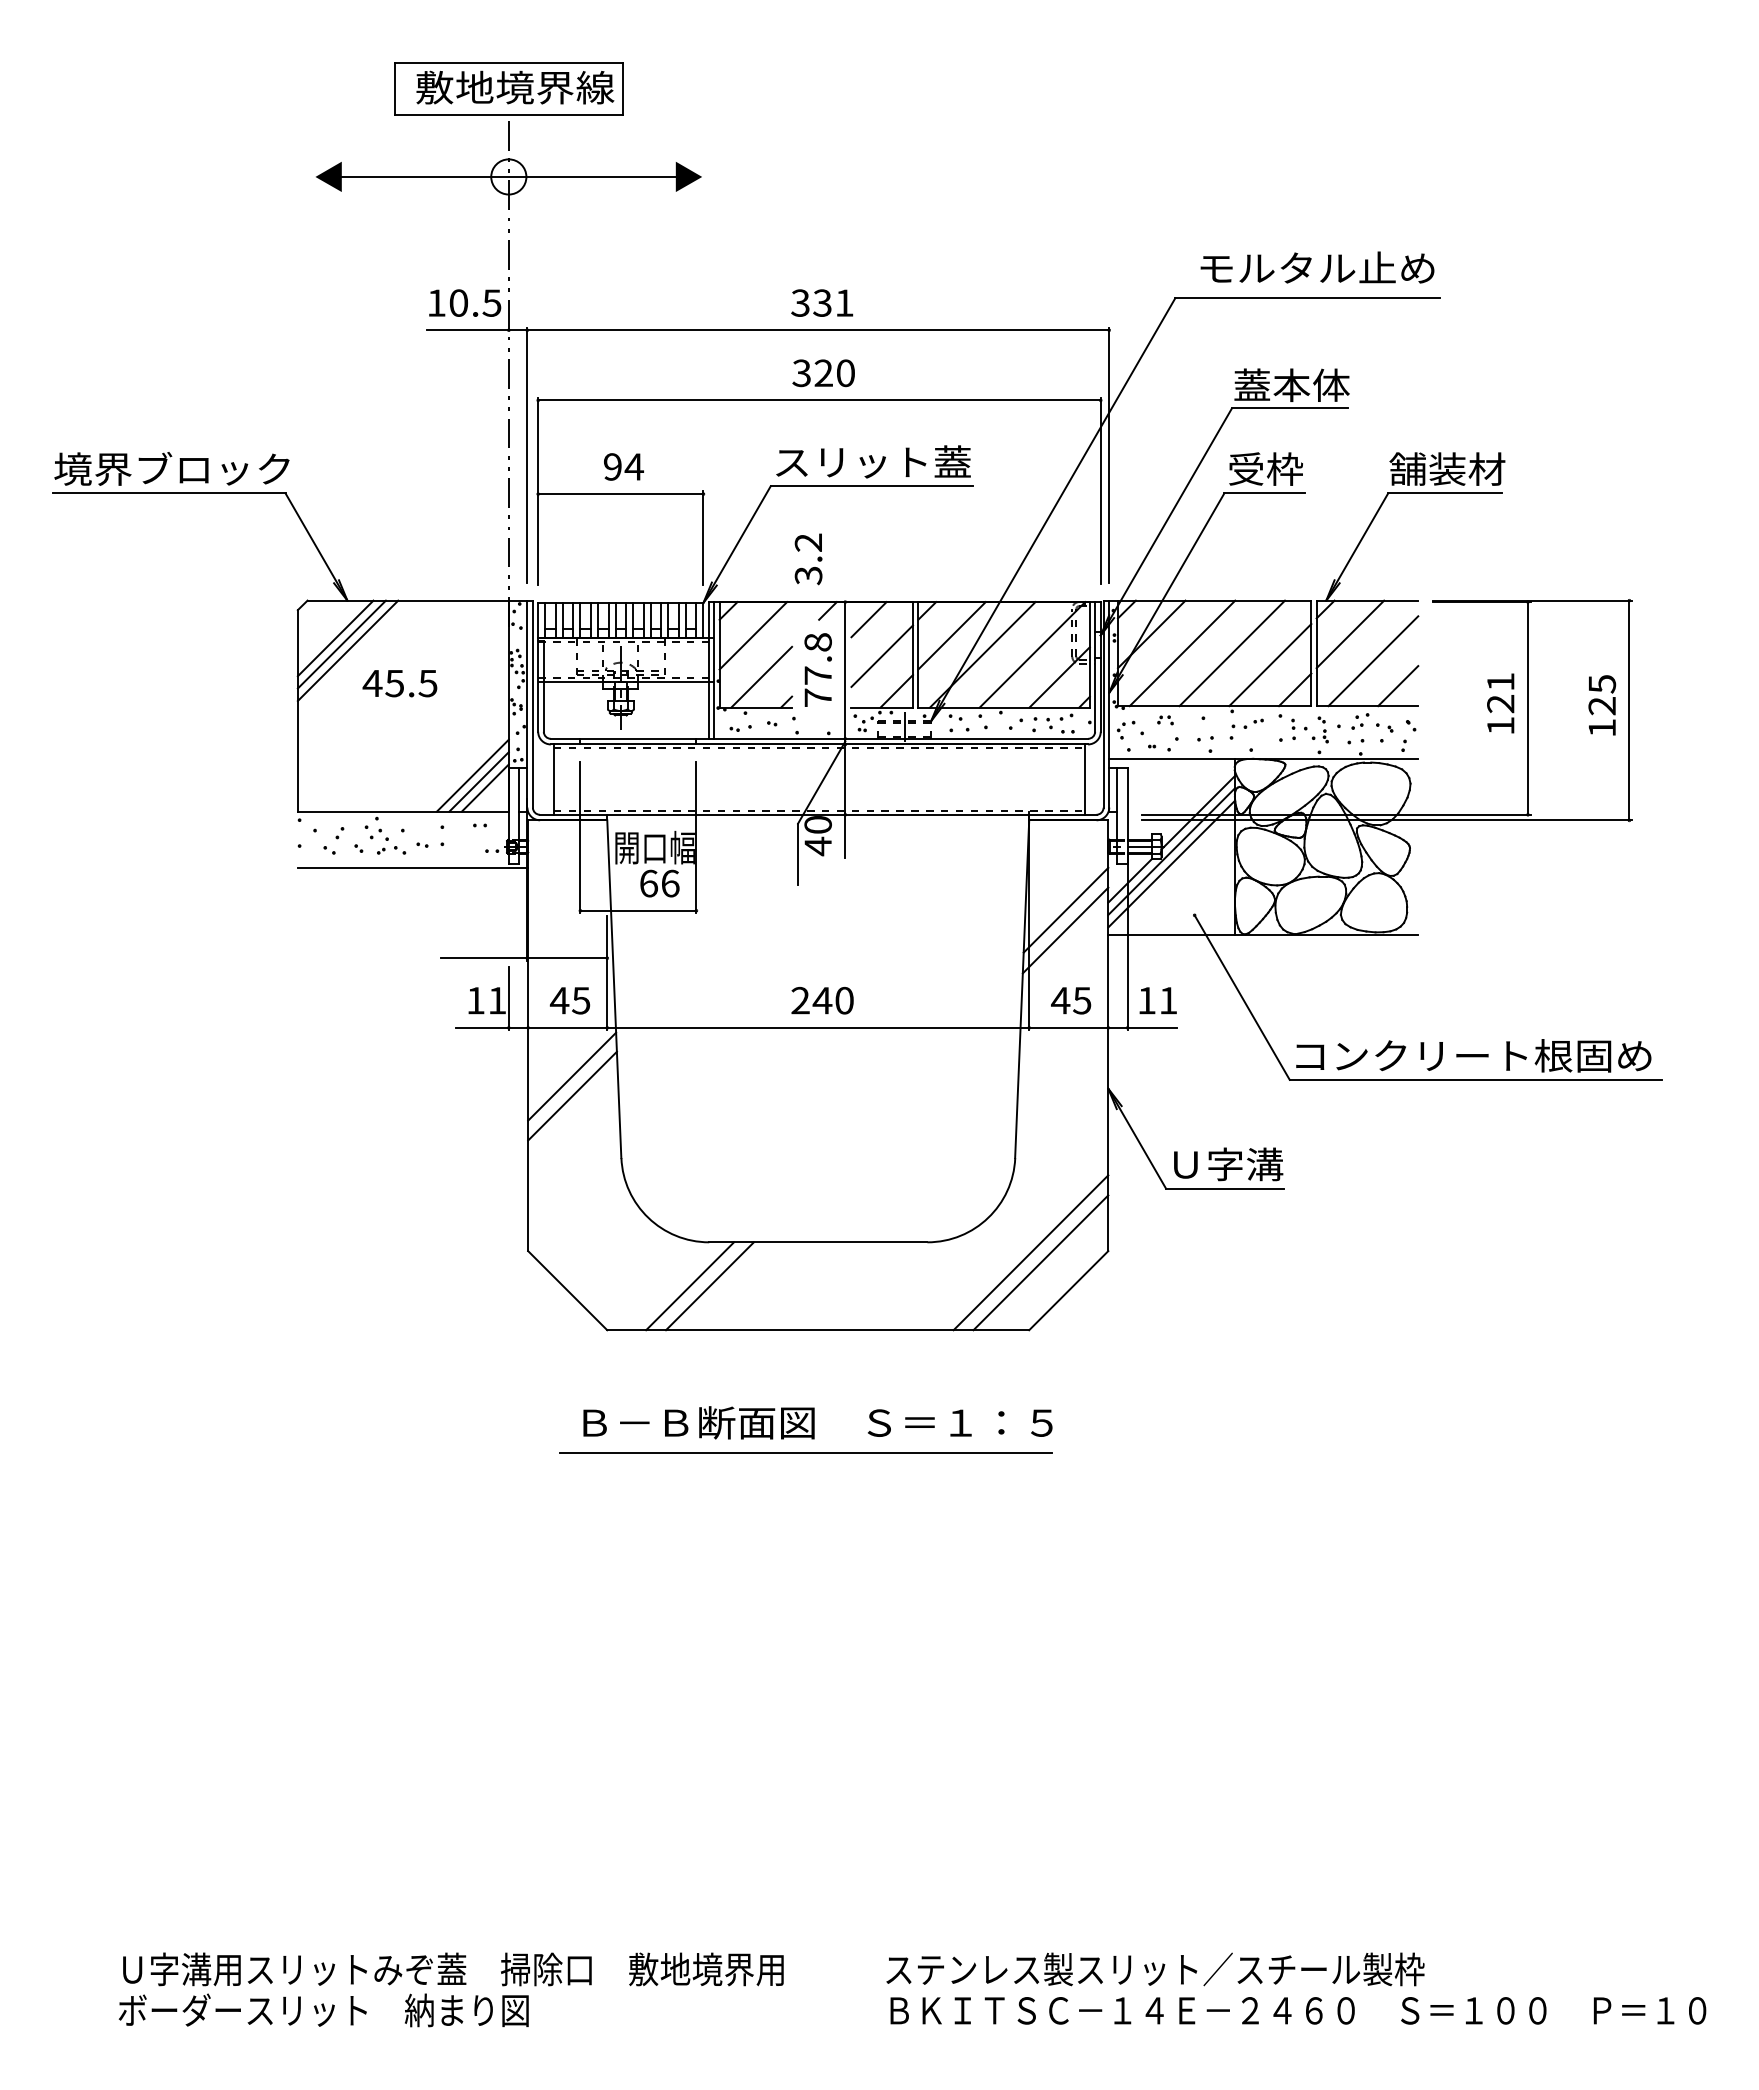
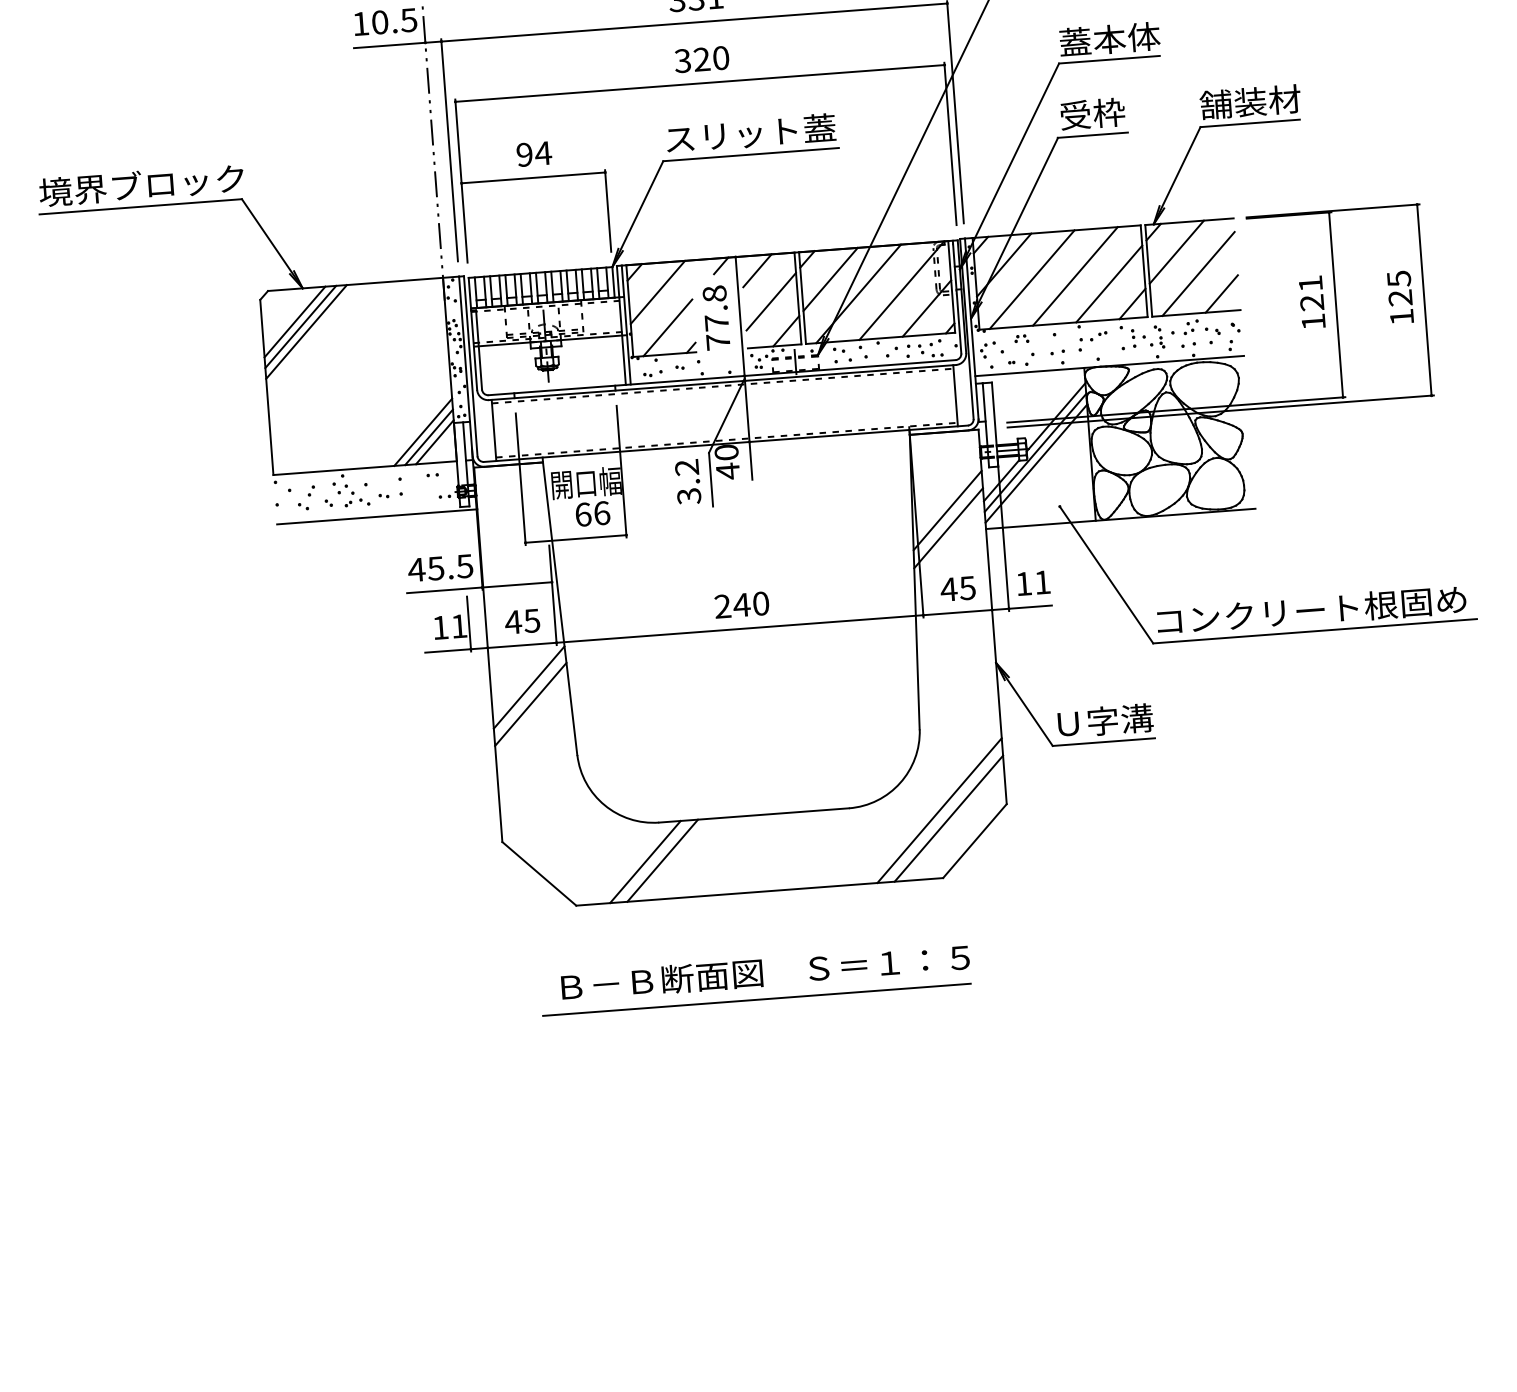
text: (808, 559) -> (688, 482), moved
text: (399, 683) -> (440, 568), moved

